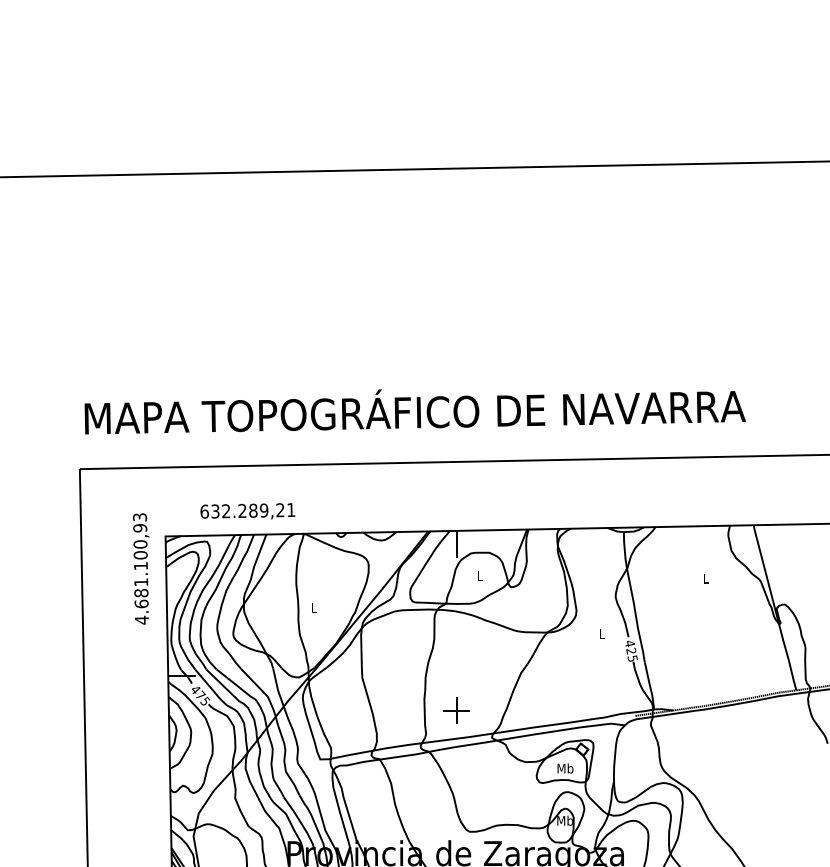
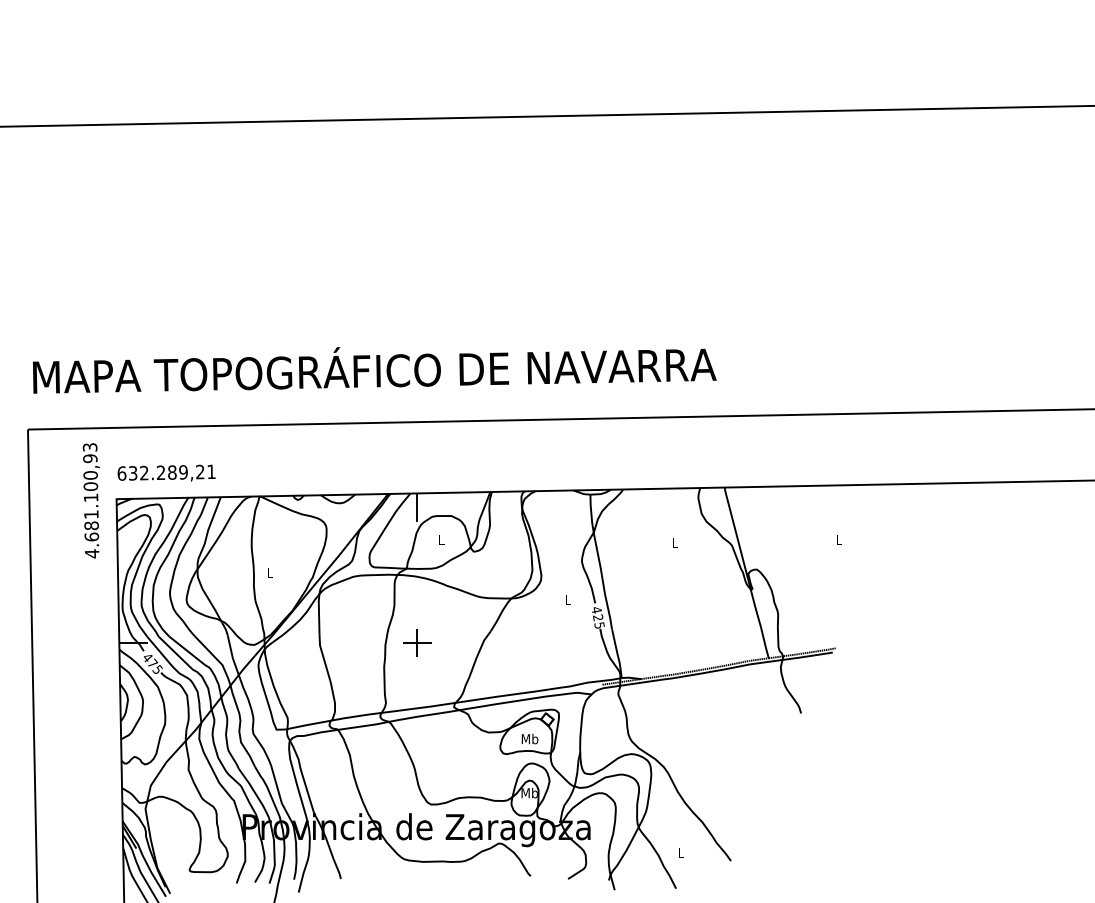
text: (247, 510) -> (166, 472), moved
text: (140, 568) -> (90, 500), moved
part: (456, 709) -> (417, 642), moved

